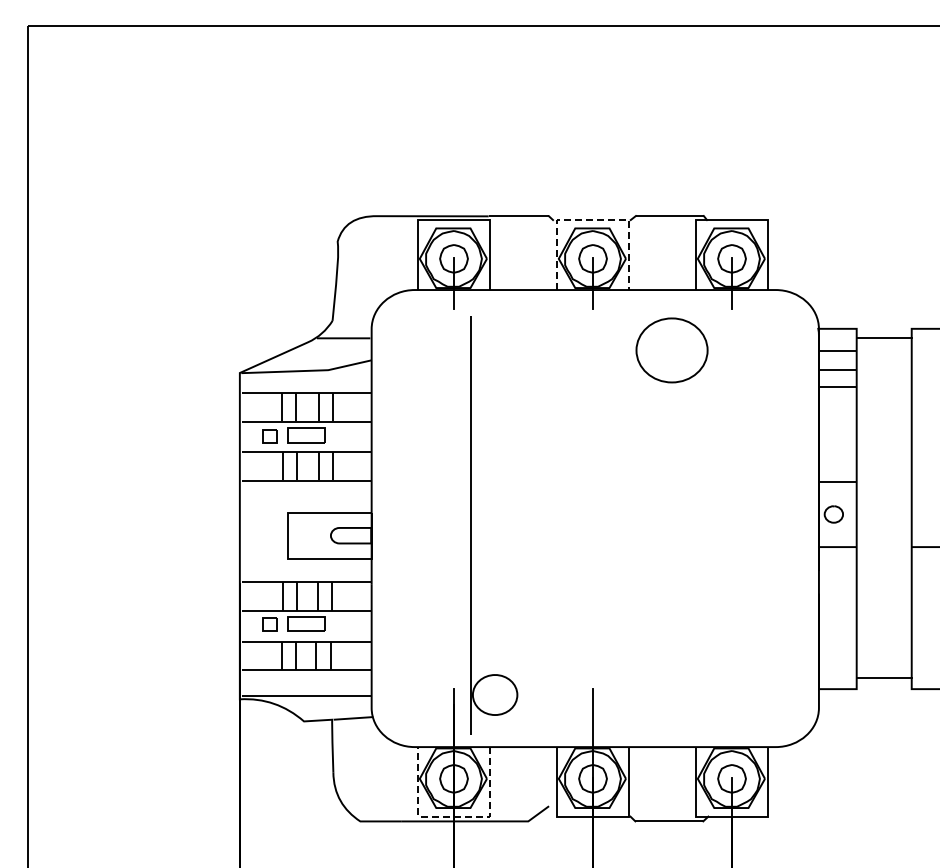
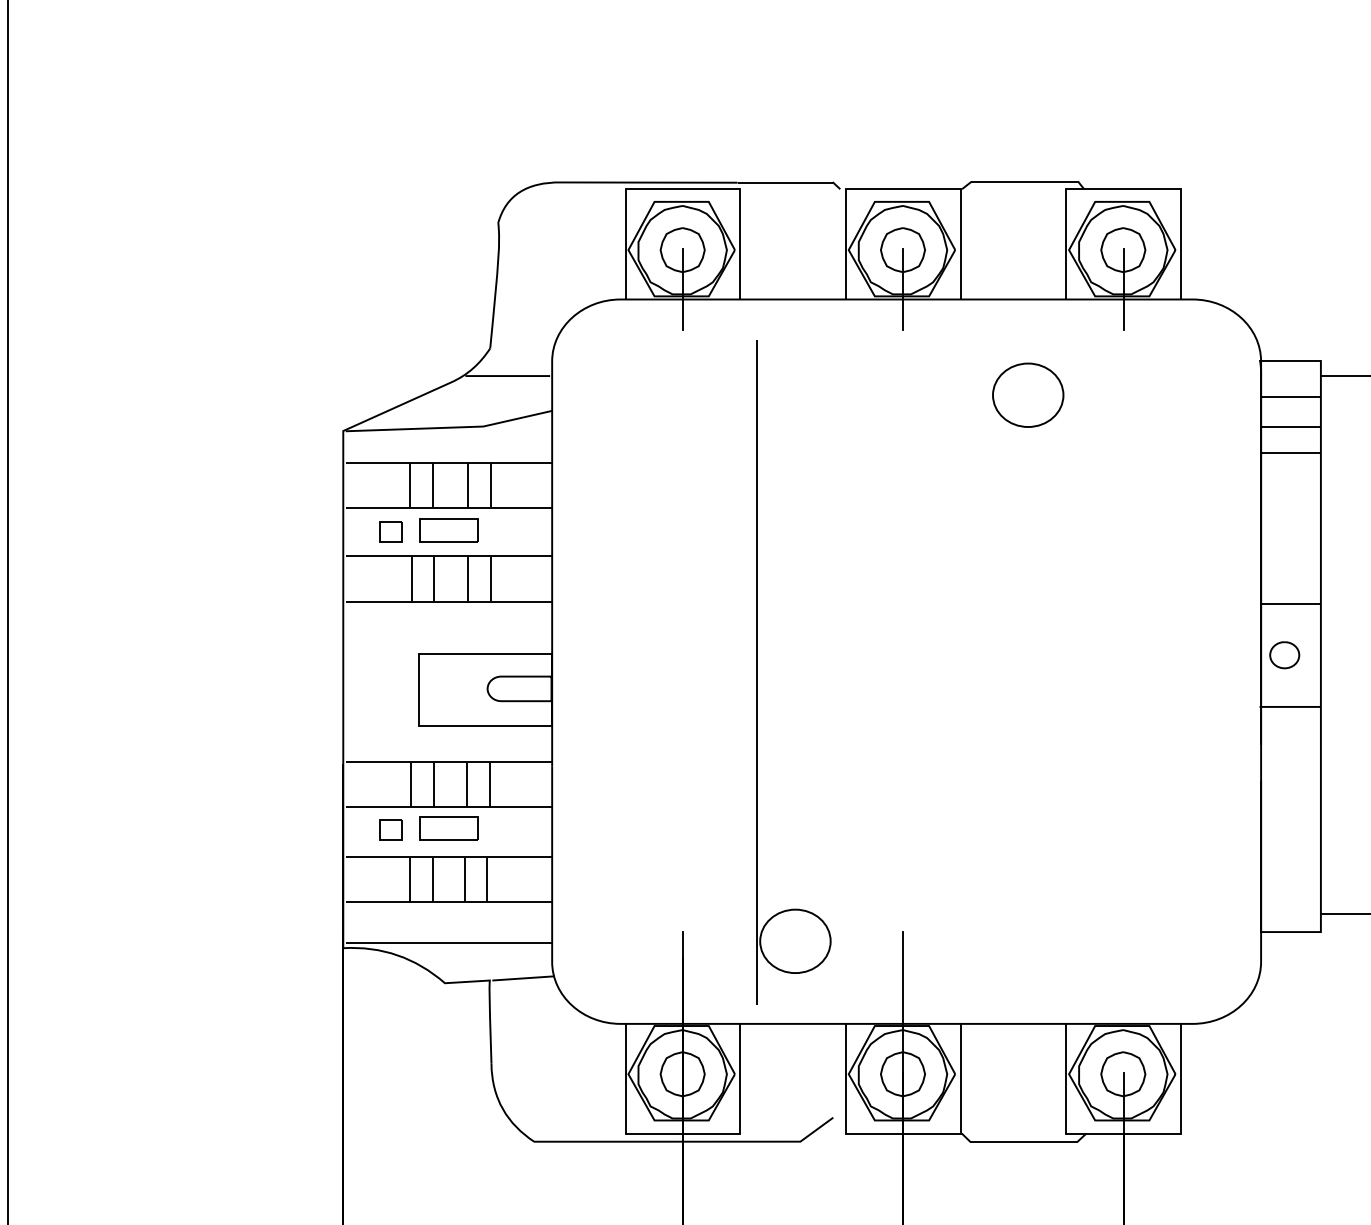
line: (593, 220) -> (903, 189), dashed -> solid
part: (671, 350) -> (1027, 395), size x0.62
part: (471, 525) -> (757, 672), moved
line: (453, 816) -> (681, 1133), dashed -> solid

